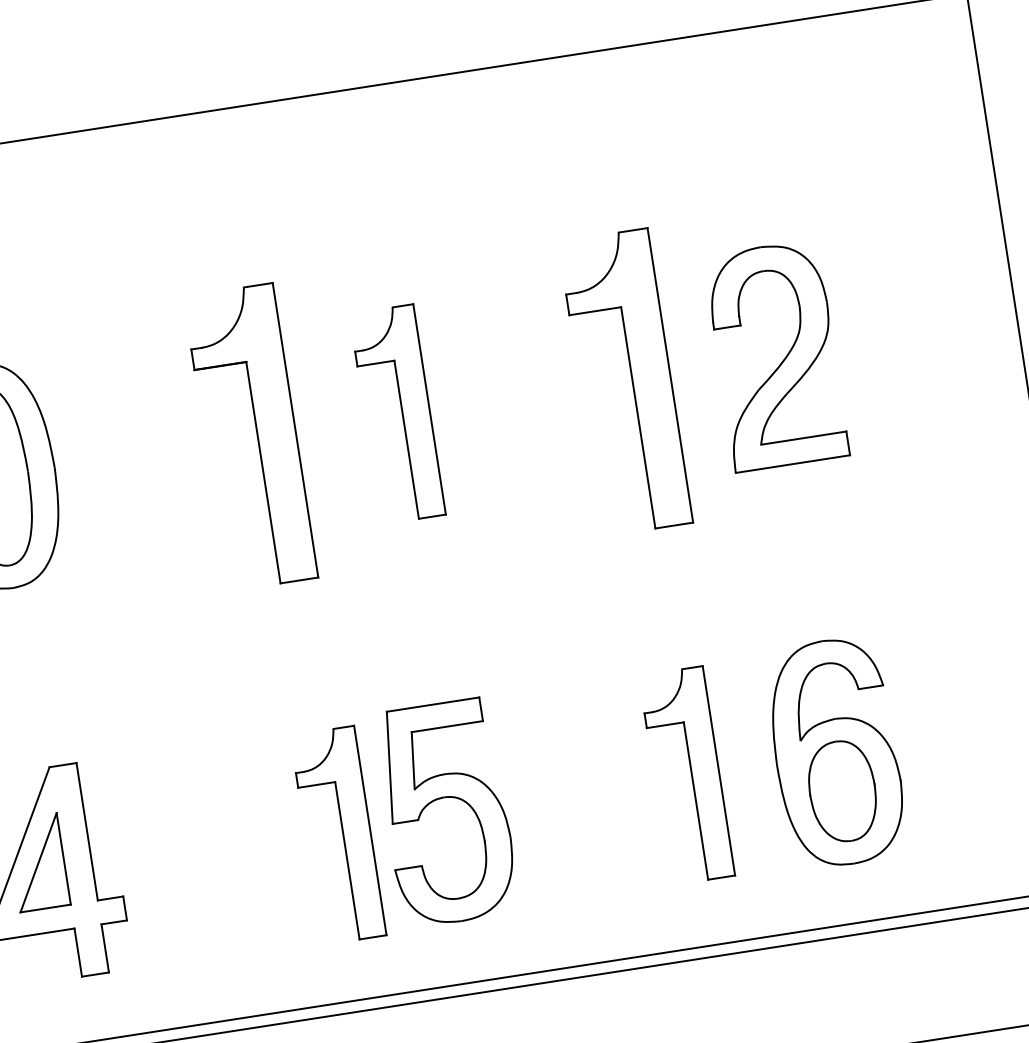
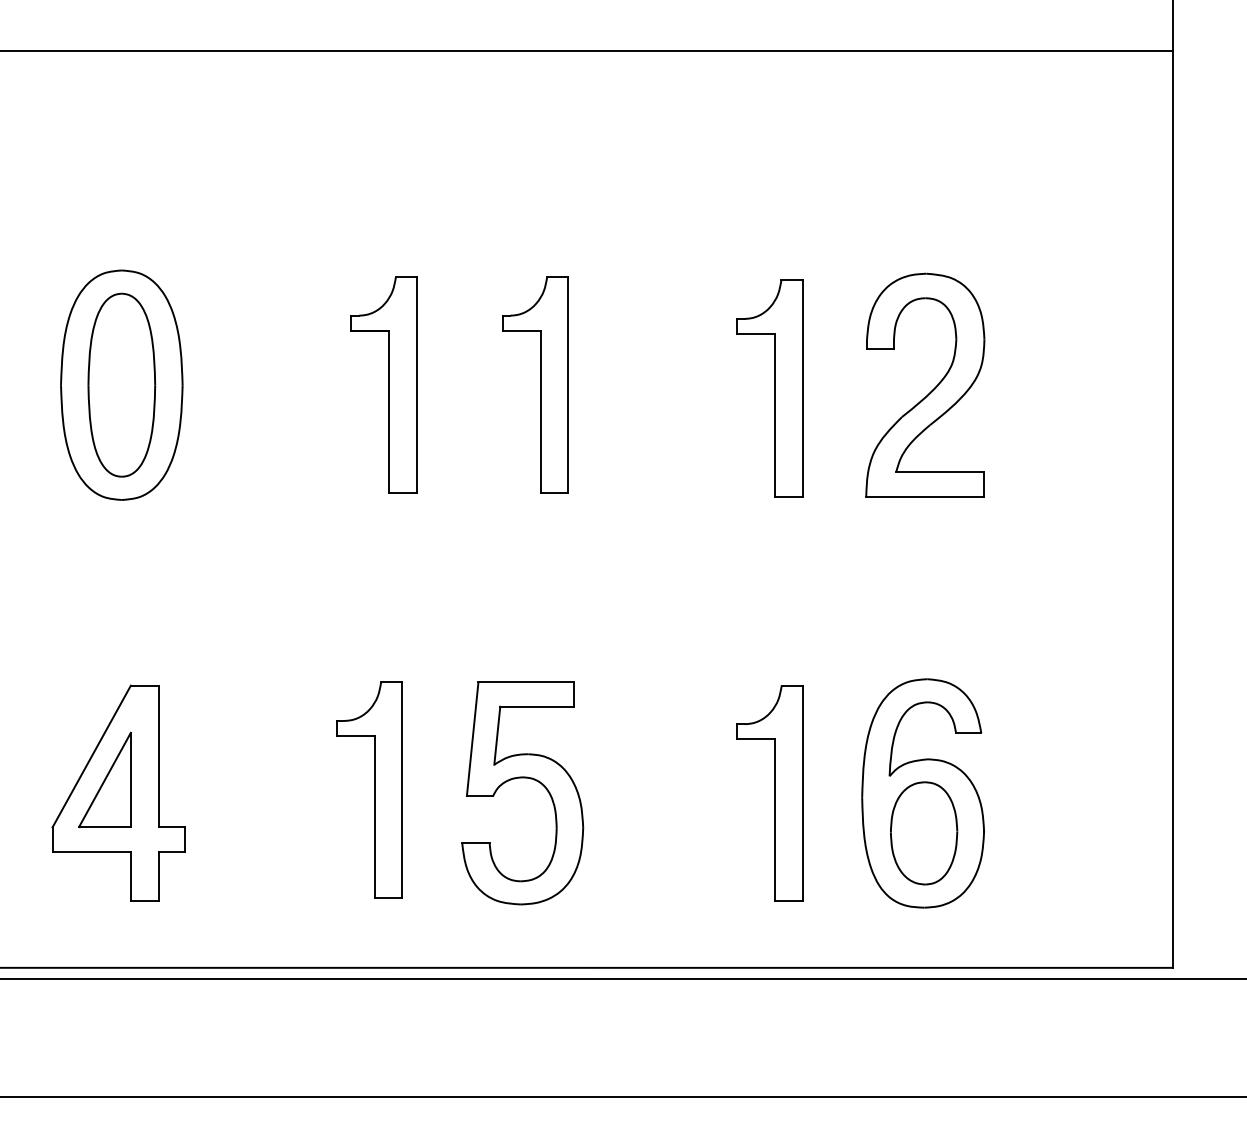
part: (625, 382) -> (769, 388), size x0.71
part: (249, 436) -> (383, 384), size x0.71
part: (338, 834) -> (369, 789), moved

